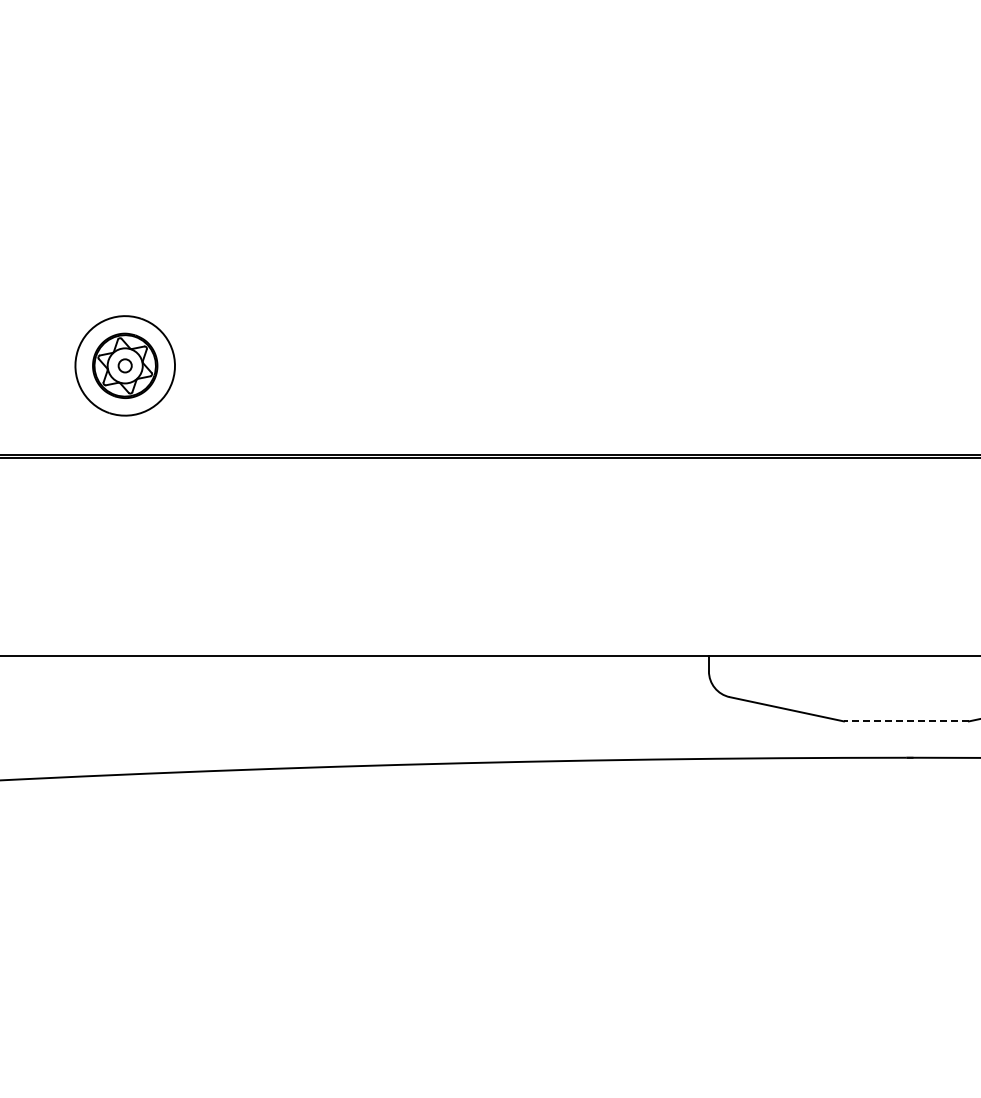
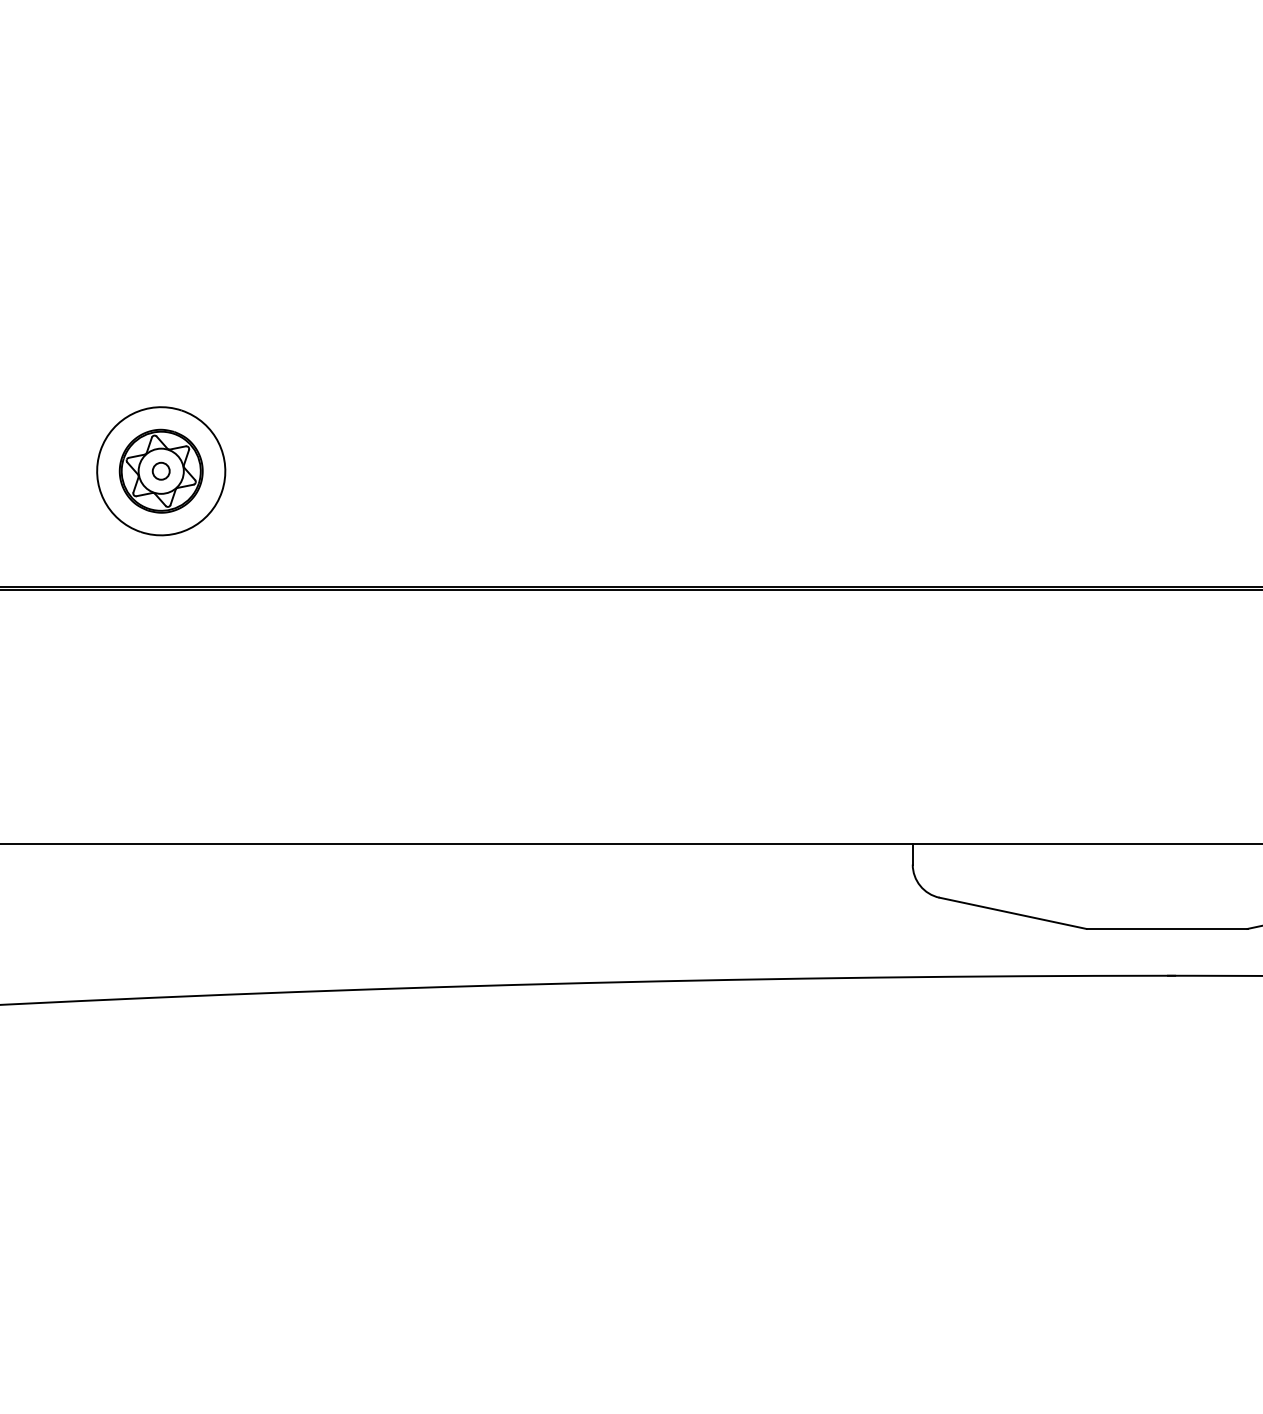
line: (906, 721) -> (1167, 929), dashed -> solid

